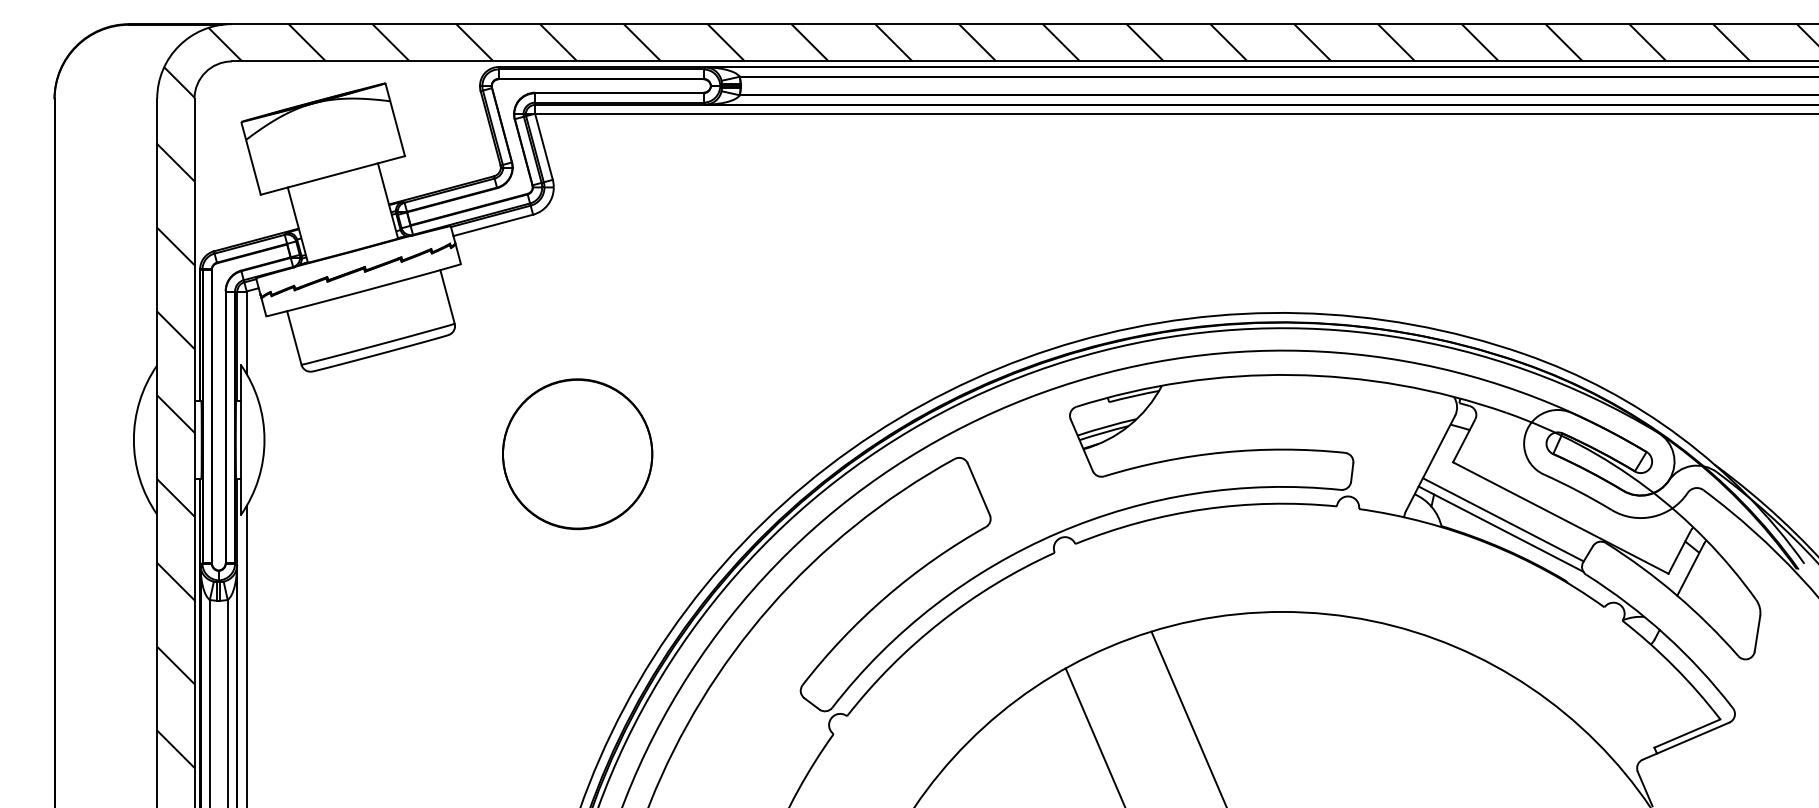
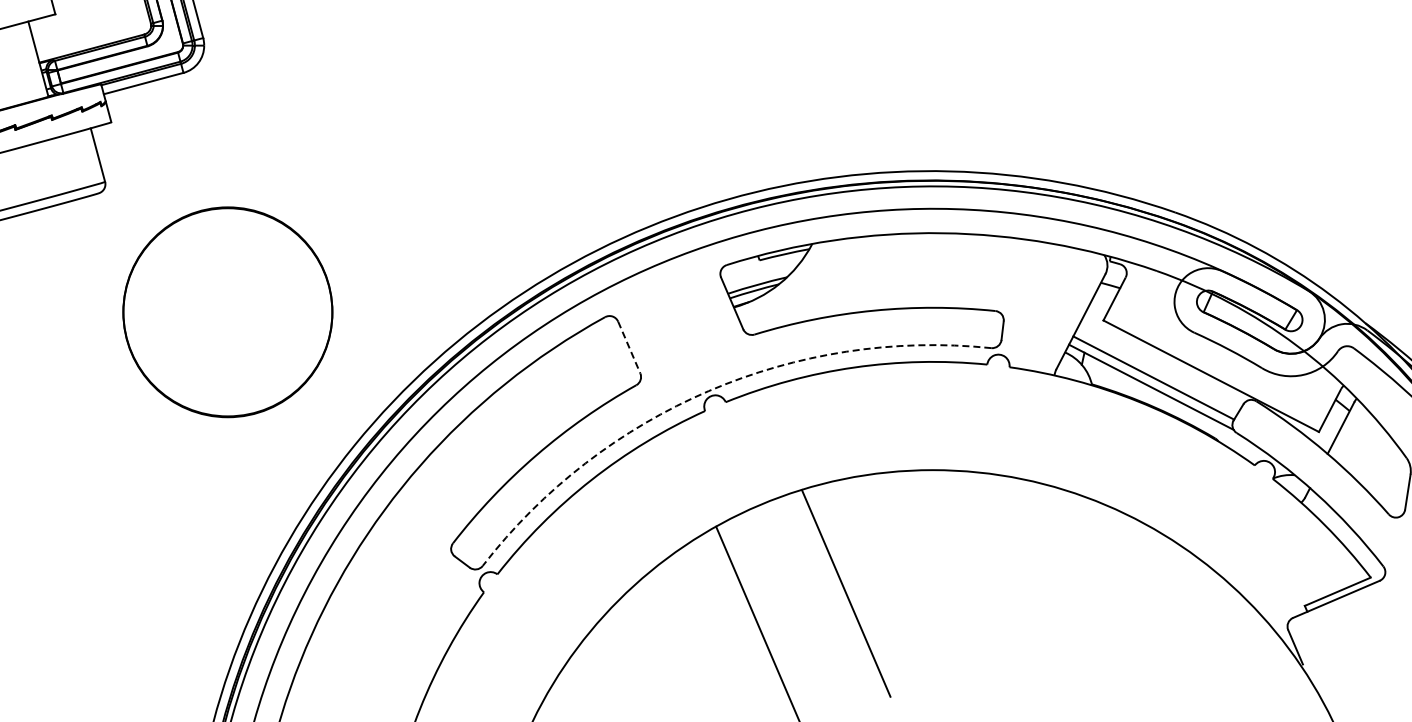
part: (577, 454) -> (227, 312), size x1.4
line: (979, 489) -> (629, 347), solid -> dashed
arc: (1058, 532) -> (708, 390), solid -> dashed

